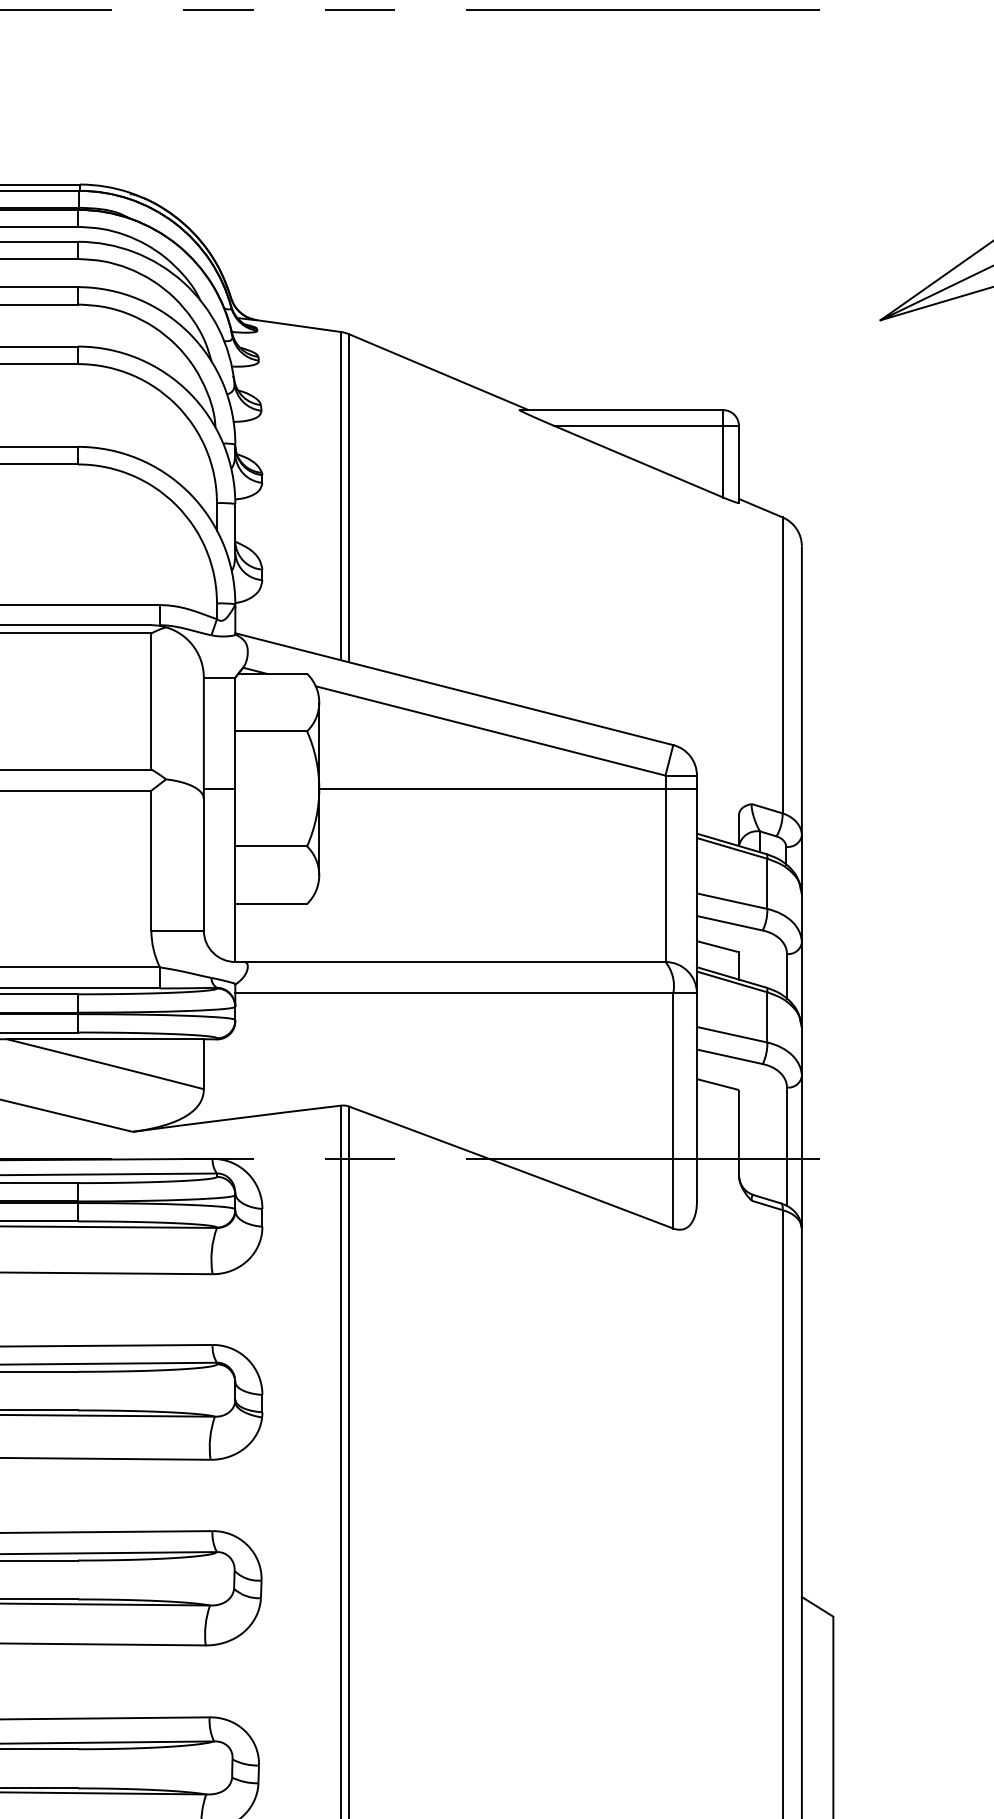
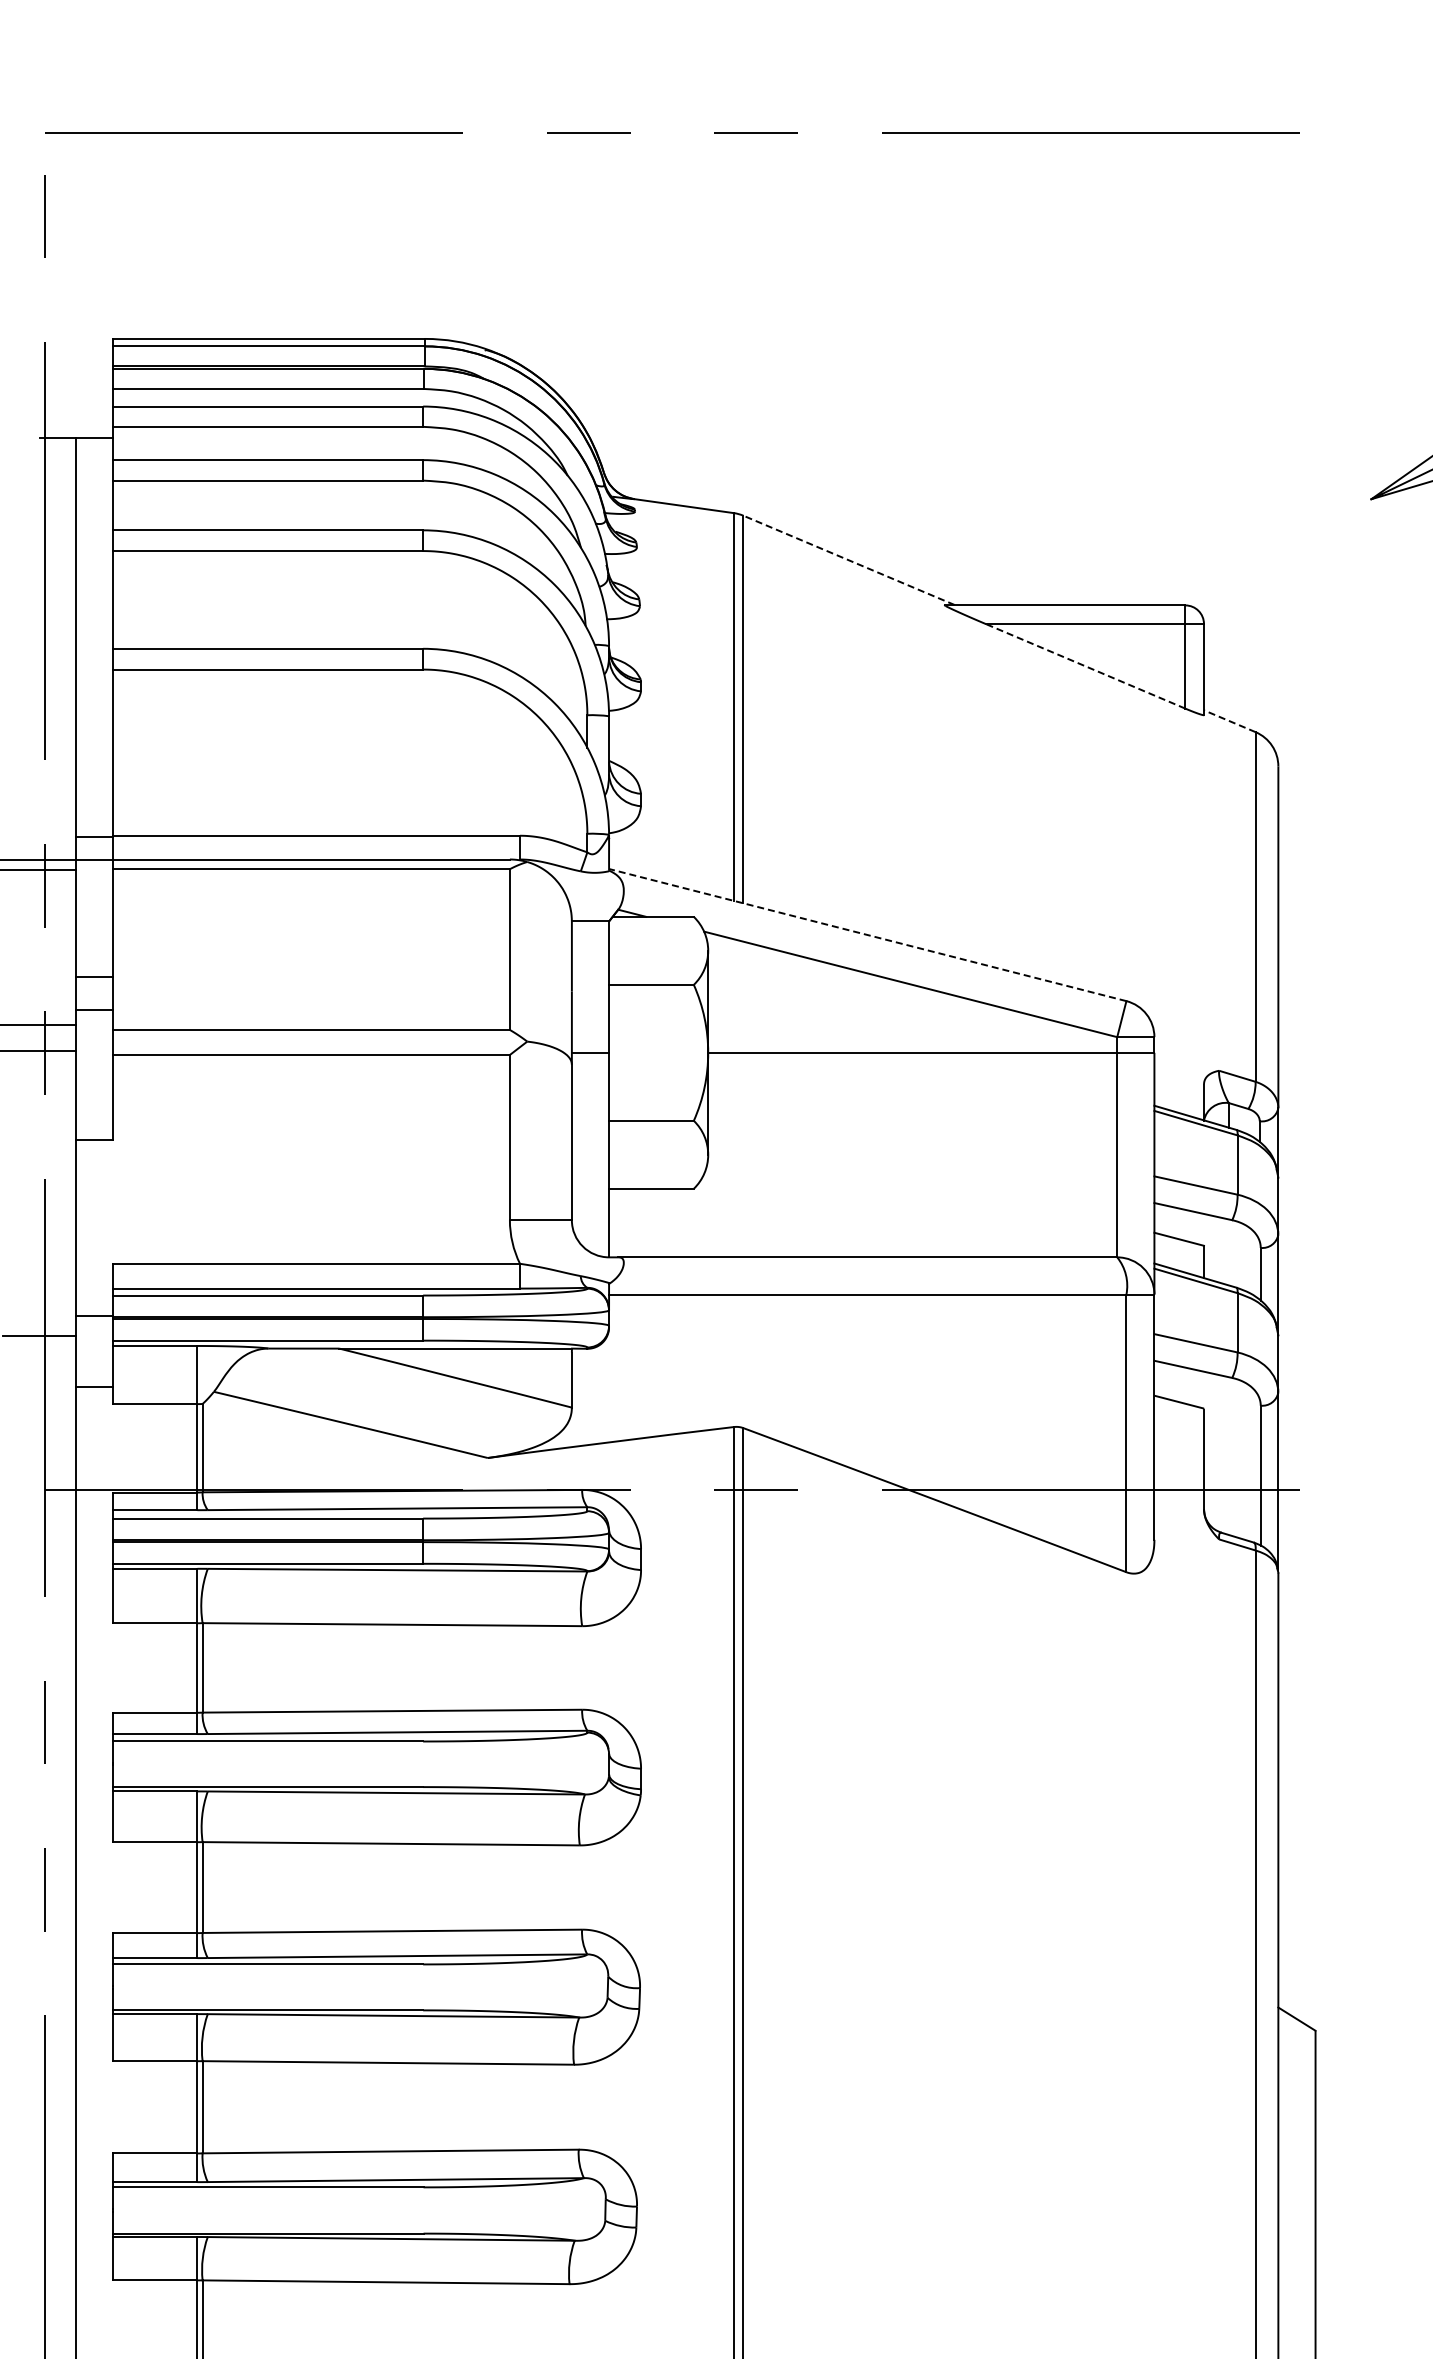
line: (438, 372) -> (849, 560), solid -> dashed
line: (638, 461) -> (1085, 666), solid -> dashed
line: (760, 508) -> (1229, 721), solid -> dashed
line: (454, 689) -> (867, 935), solid -> dashed

